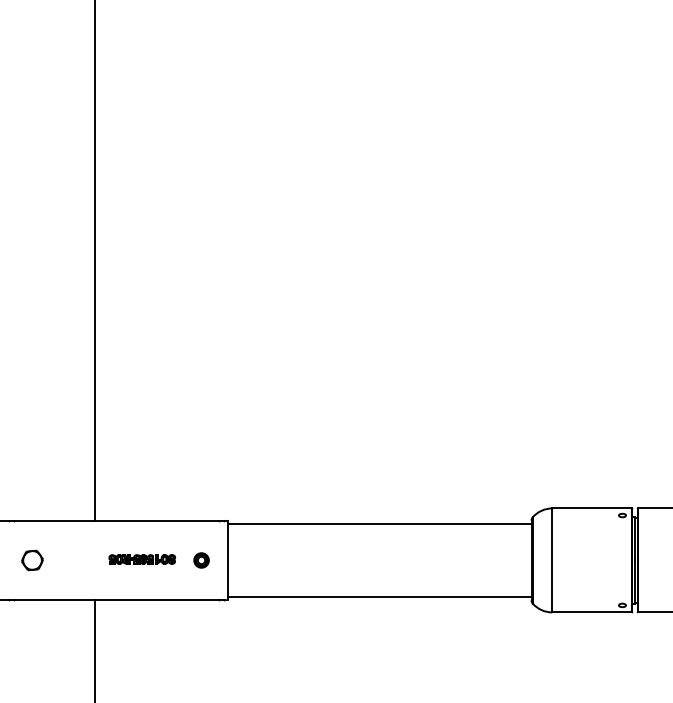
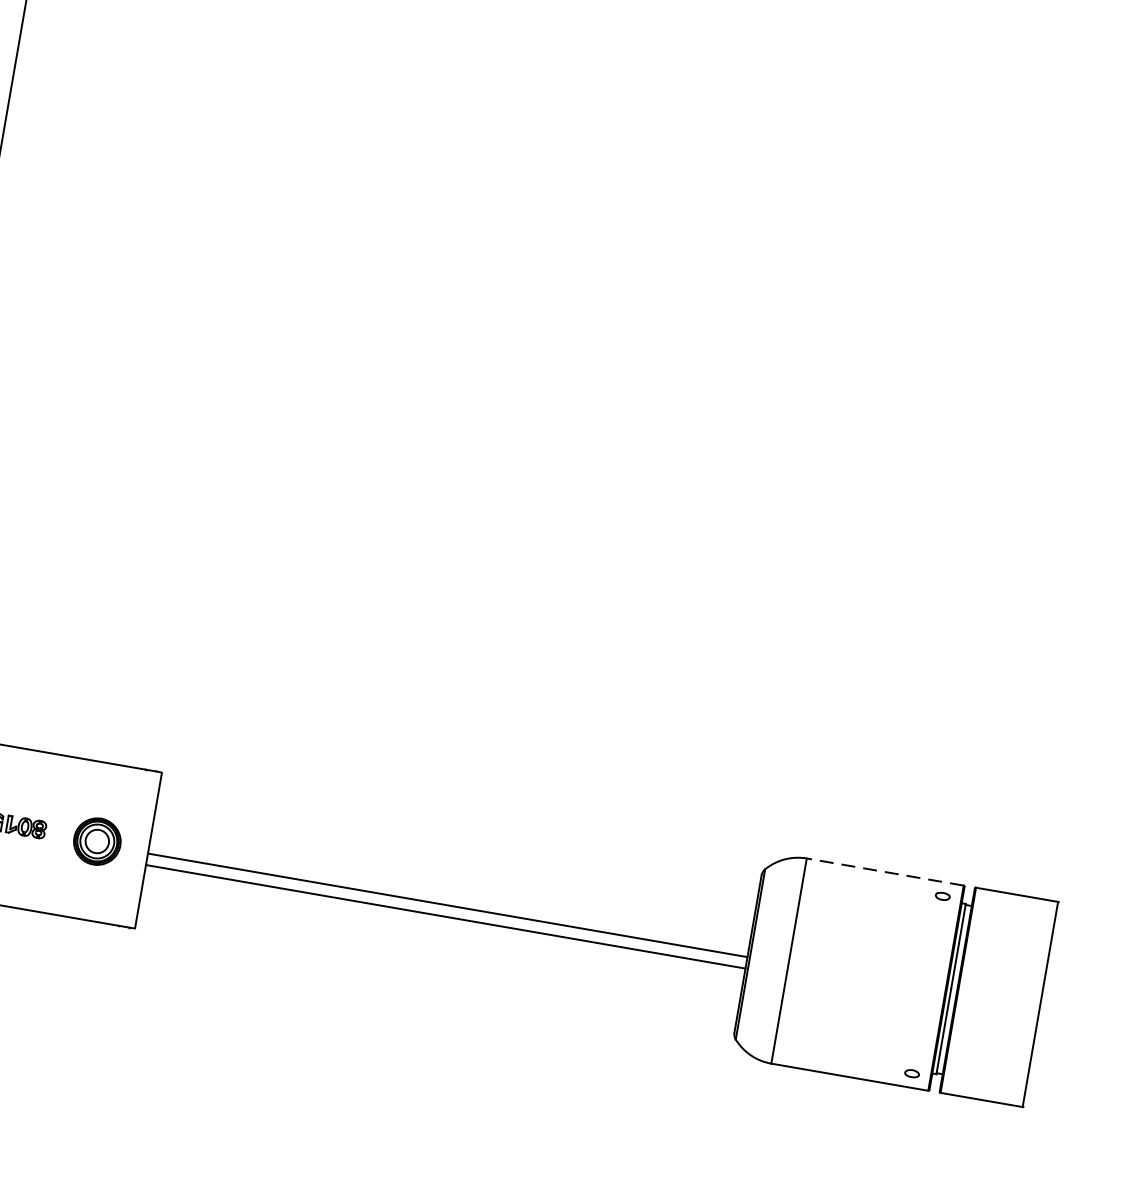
line: (592, 508) -> (886, 872), solid -> dashed
line: (379, 524) -> (447, 906), moved
part: (201, 560) -> (97, 841), size x1.6
line: (379, 596) -> (445, 916), moved

